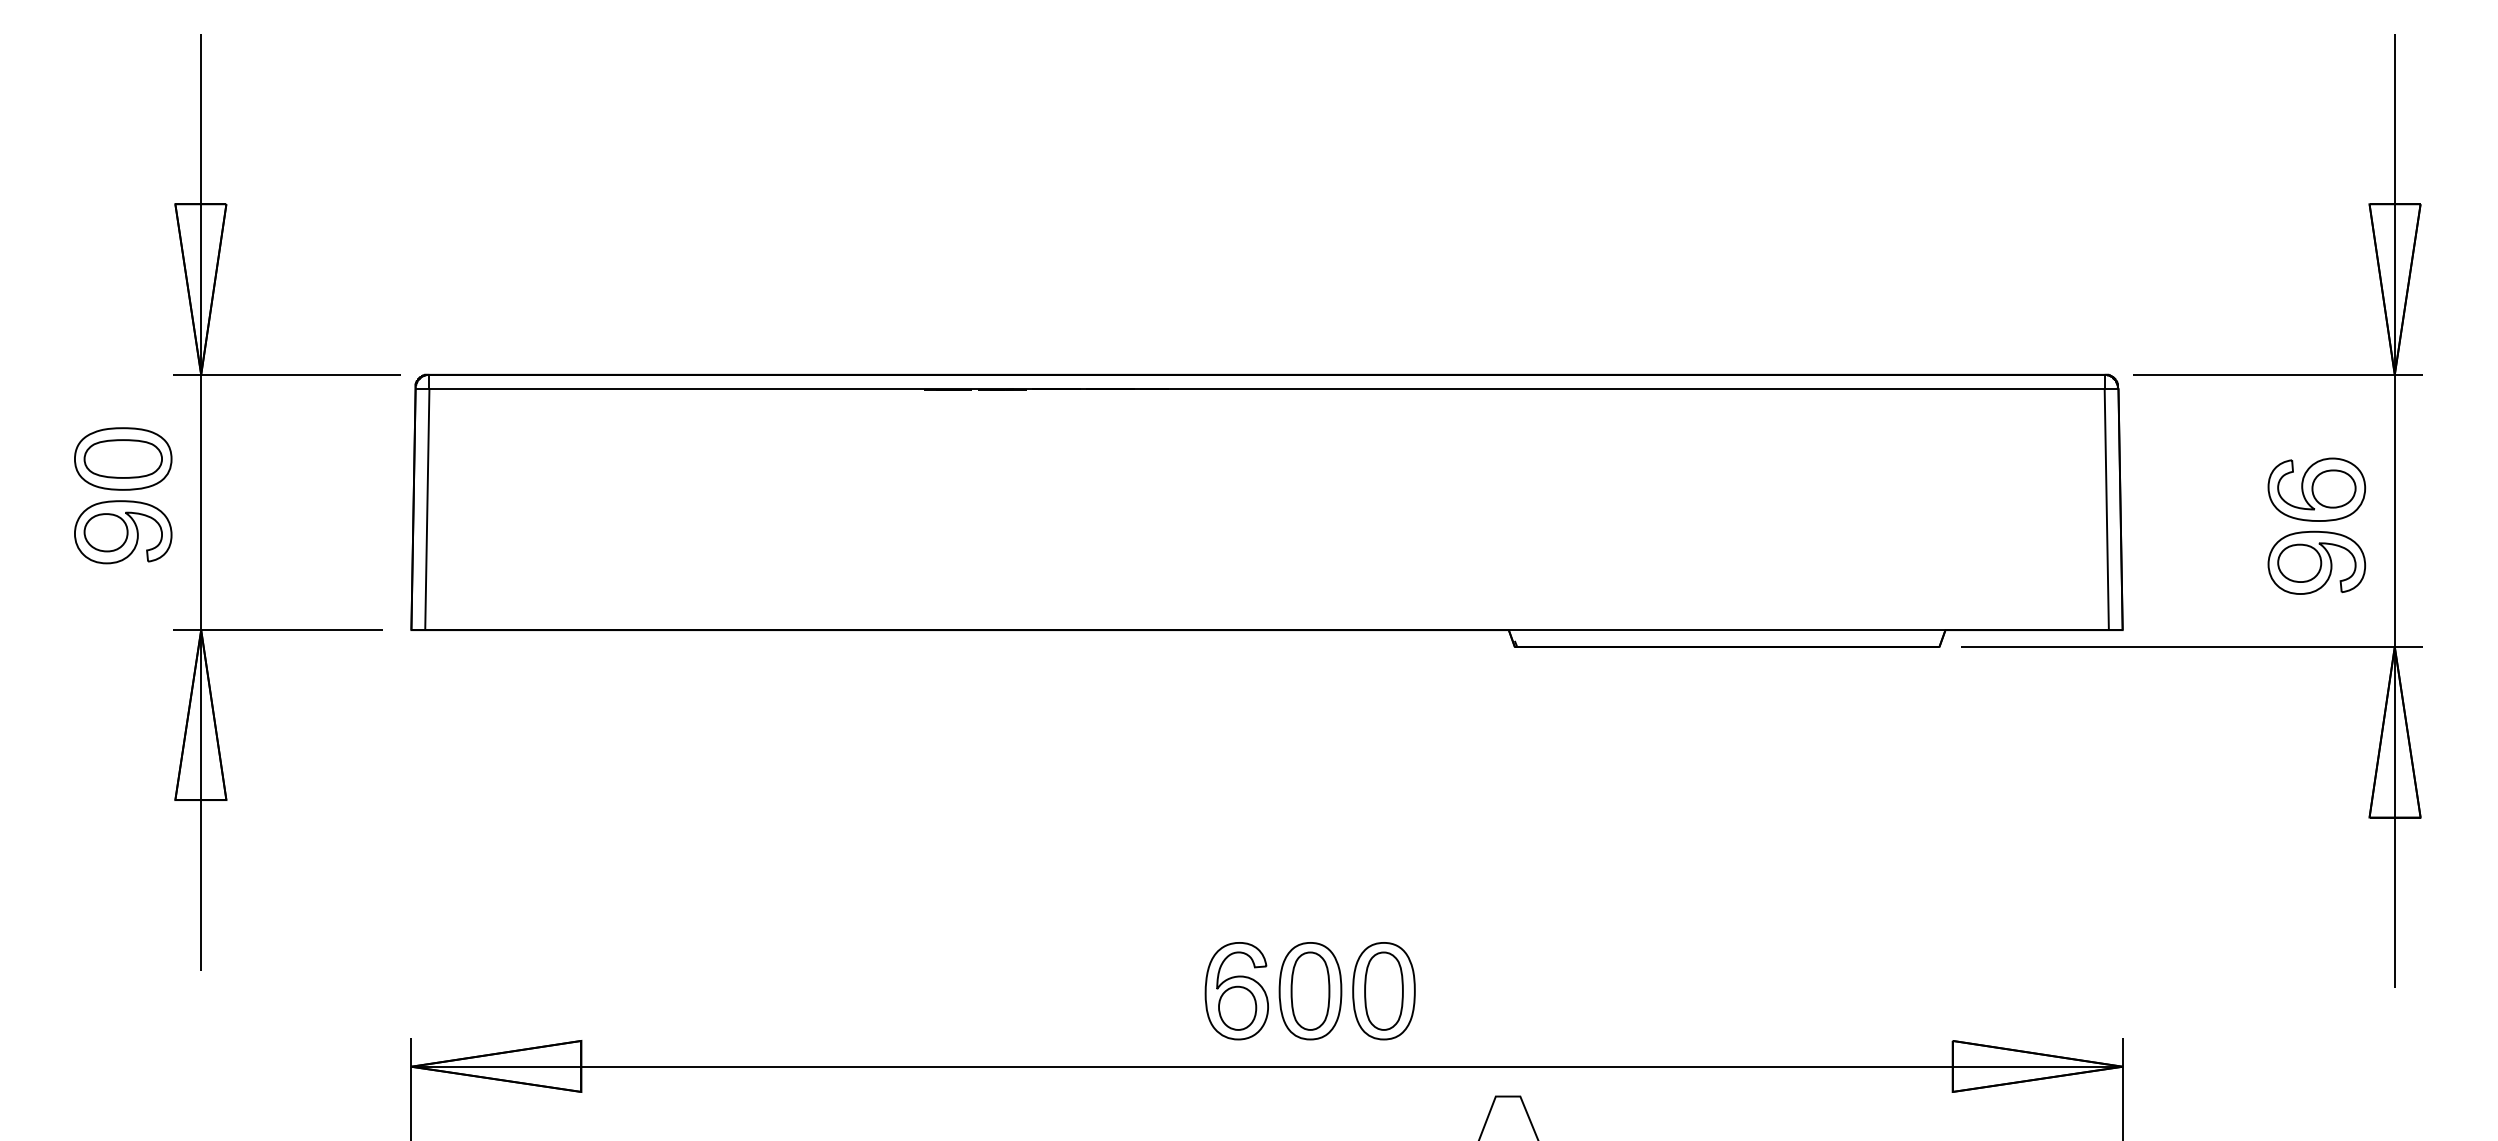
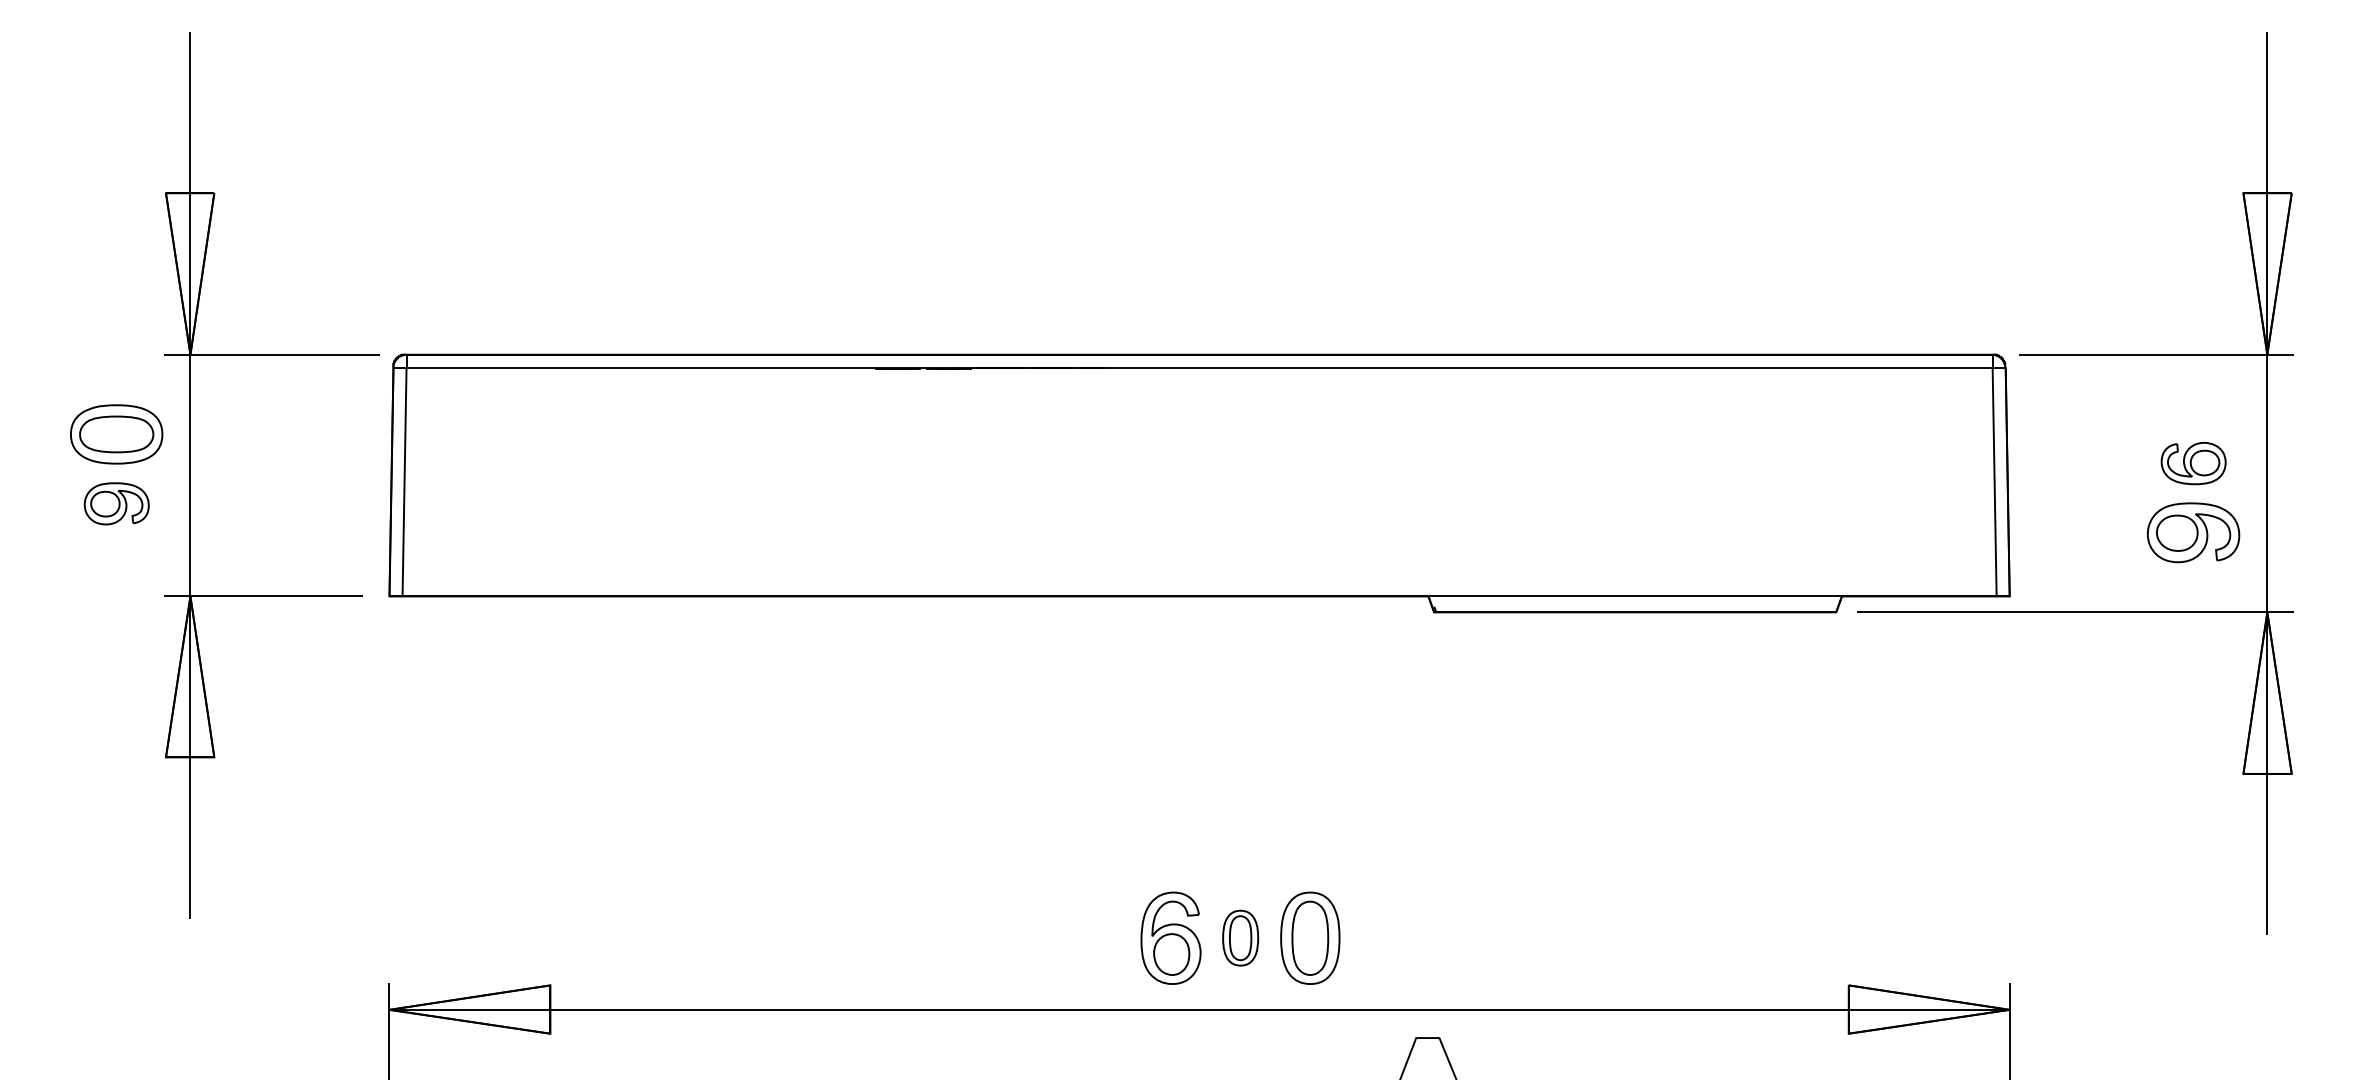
part: (2316, 489) -> (2193, 463), size x0.7
part: (123, 531) -> (116, 503), size x0.7
part: (1310, 990) -> (1240, 937), size x0.6

